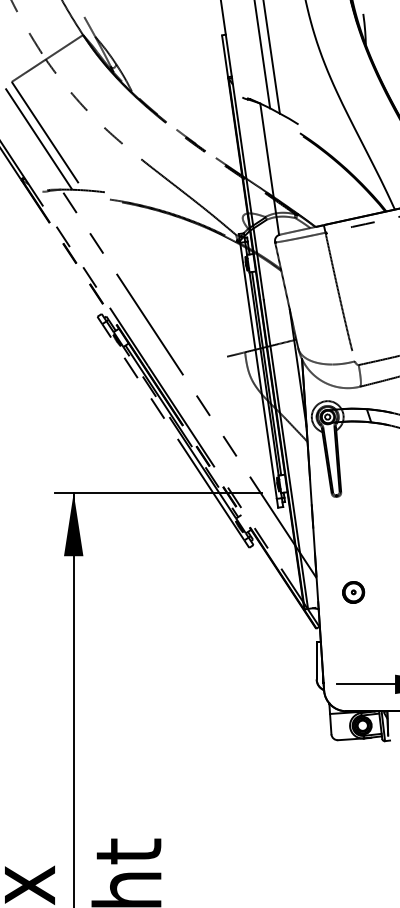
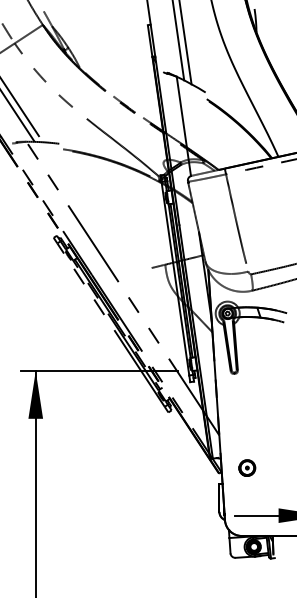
part: (353, 592) -> (247, 468), moved

